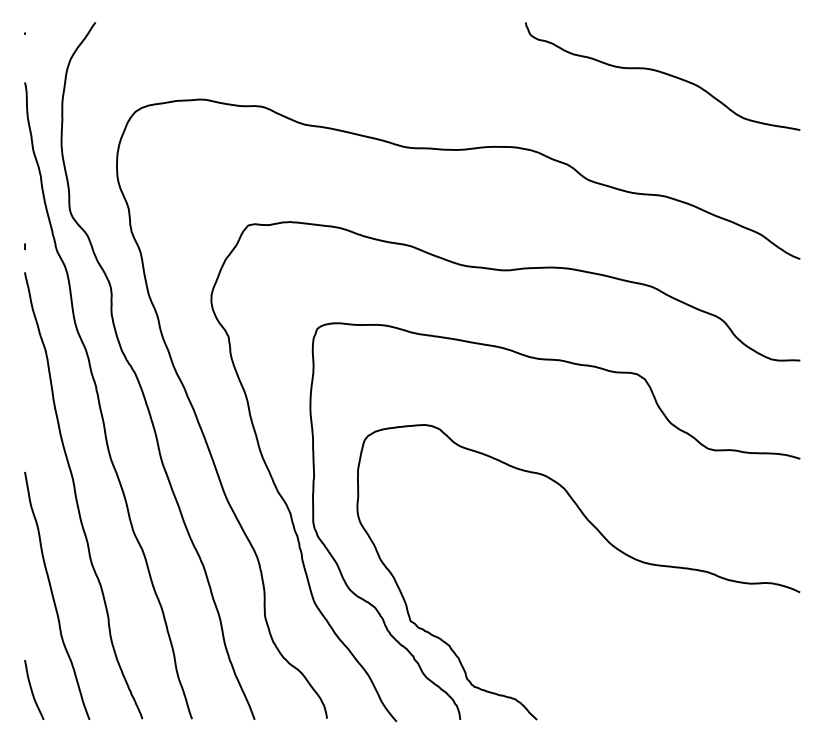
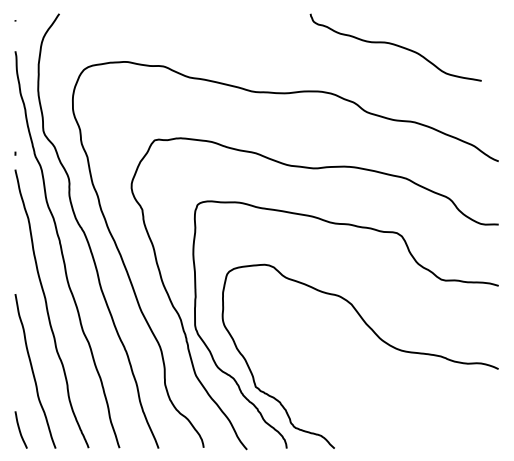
curve: (663, 74) -> (396, 46), moved

